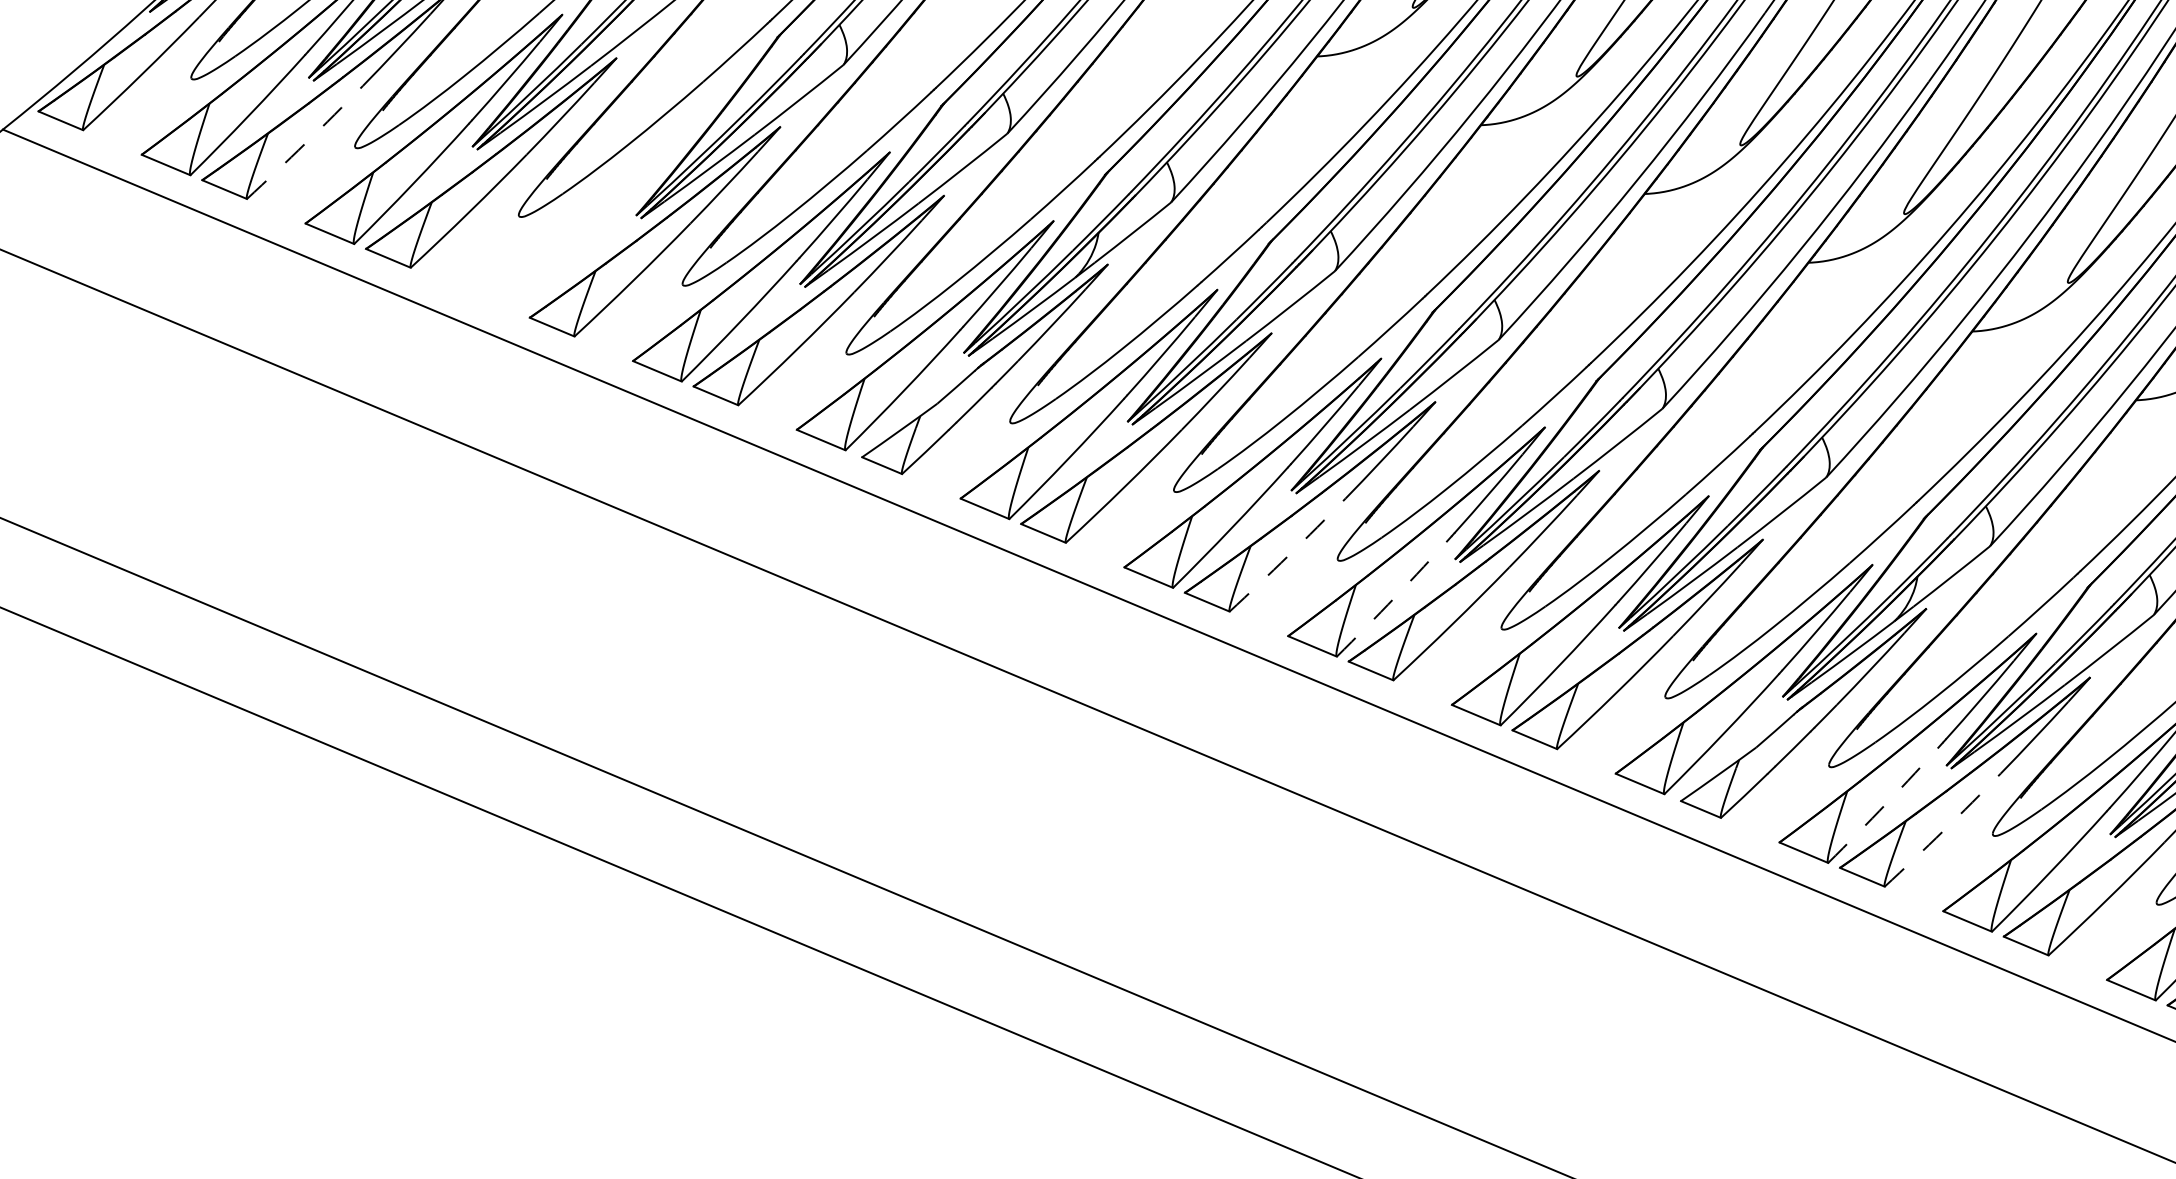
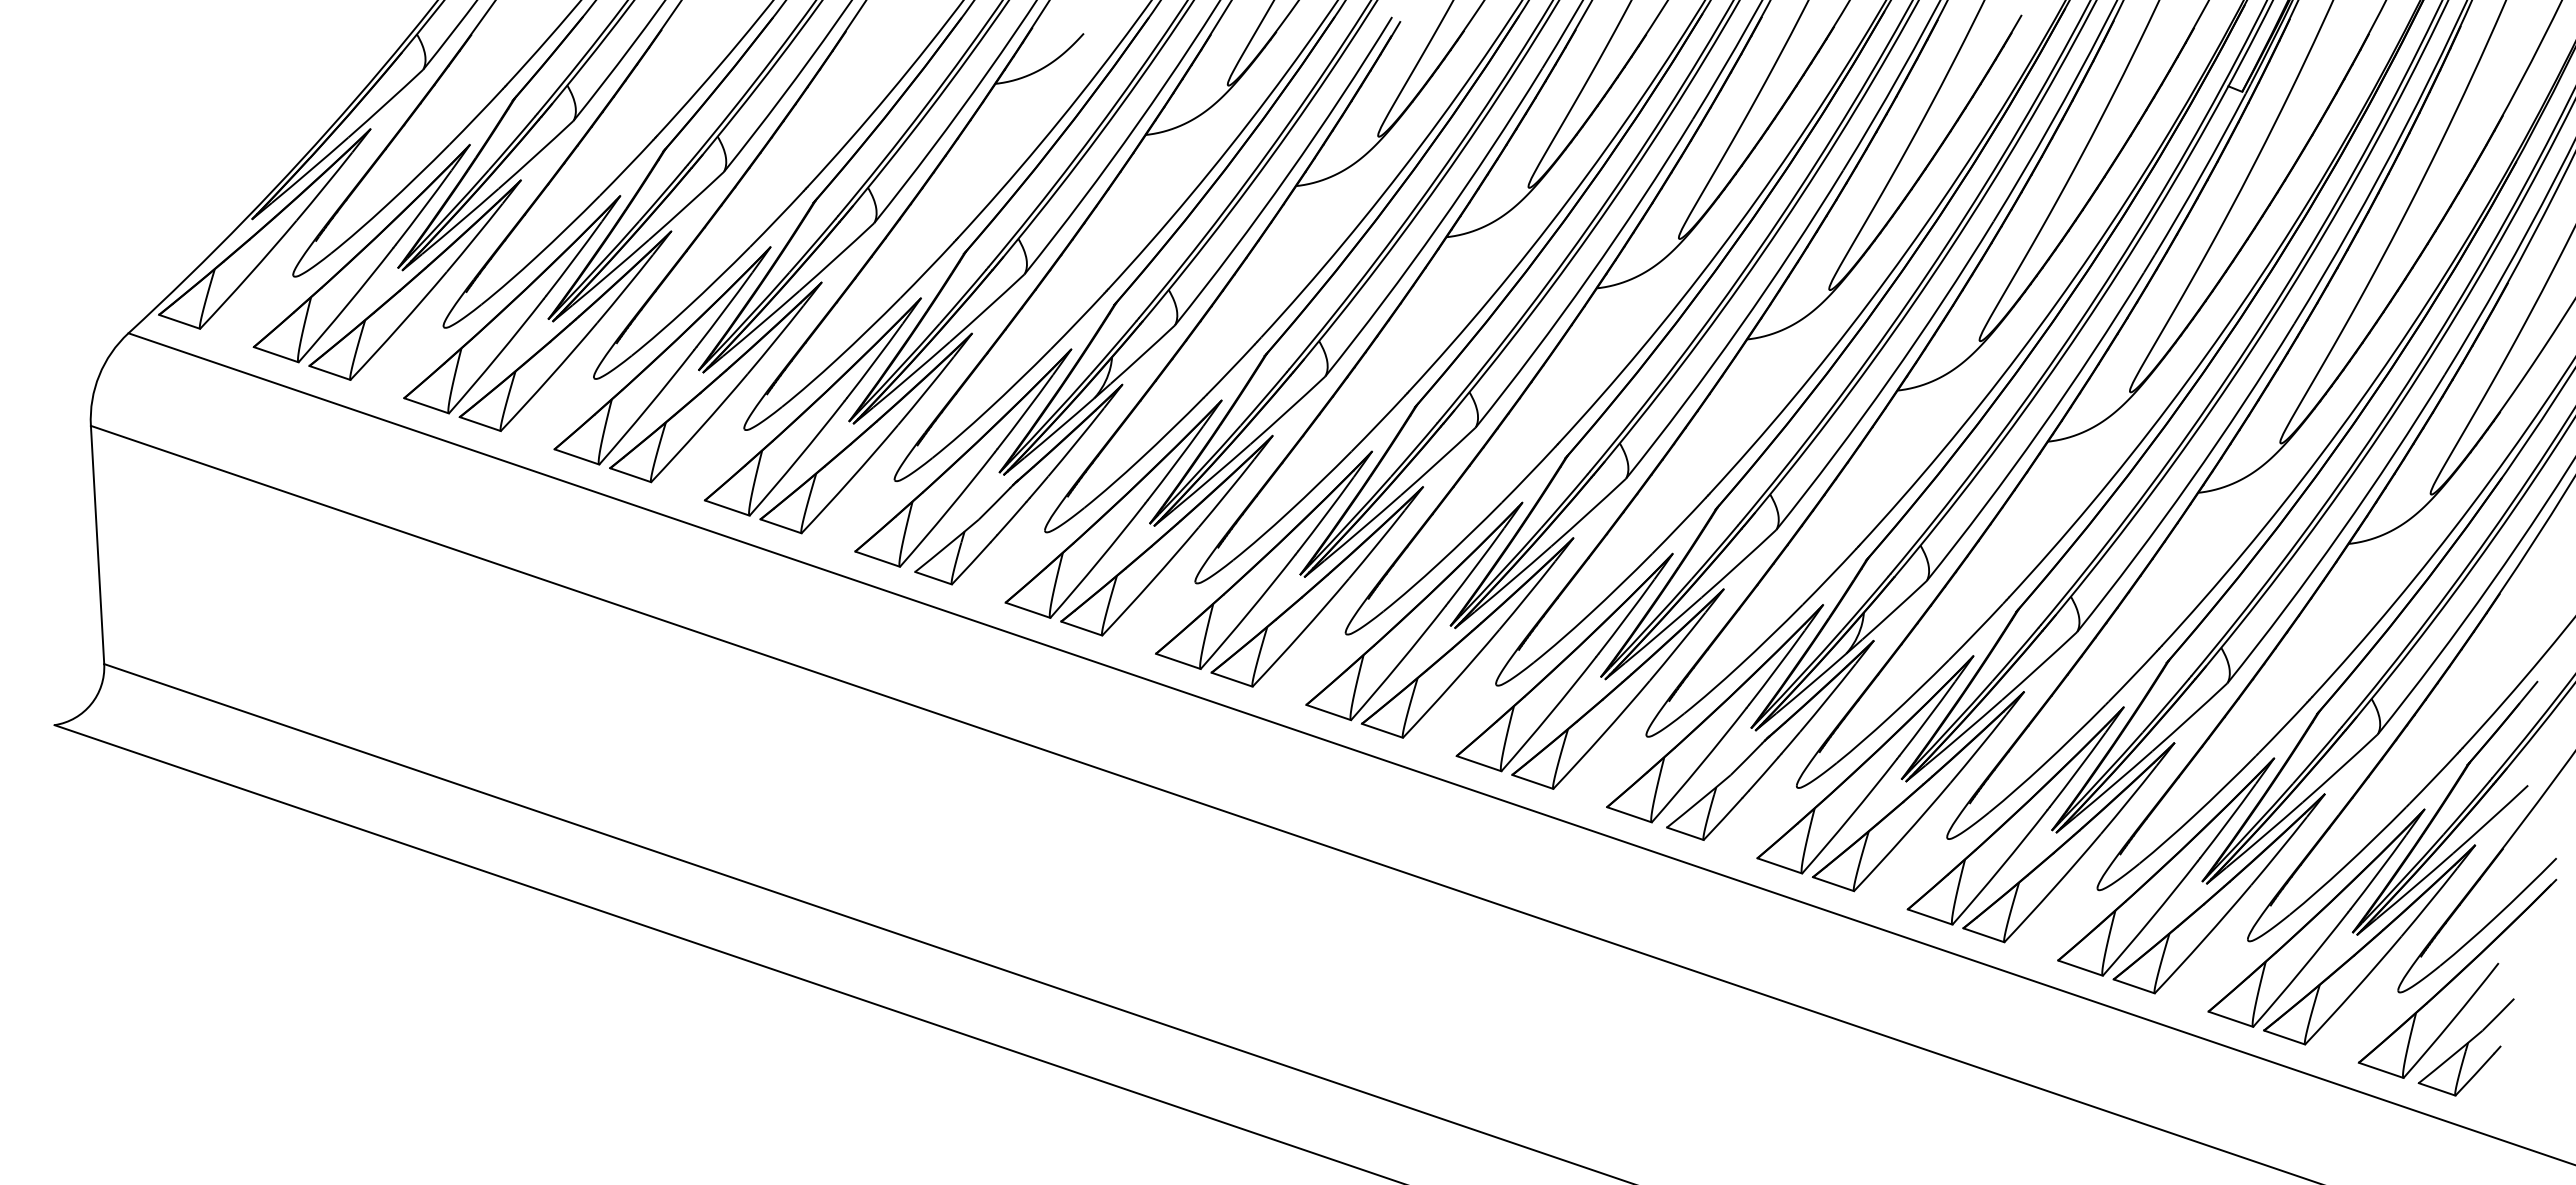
arc: (305, 143) -> (399, 326), dashed -> solid
part: (597, 196) -> (662, 355), added
arc: (1288, 556) -> (1301, 633), dashed -> solid
arc: (1395, 597) -> (1399, 663), dashed -> solid
arc: (1886, 803) -> (1850, 816), dashed -> solid
arc: (1944, 830) -> (1903, 837), dashed -> solid

